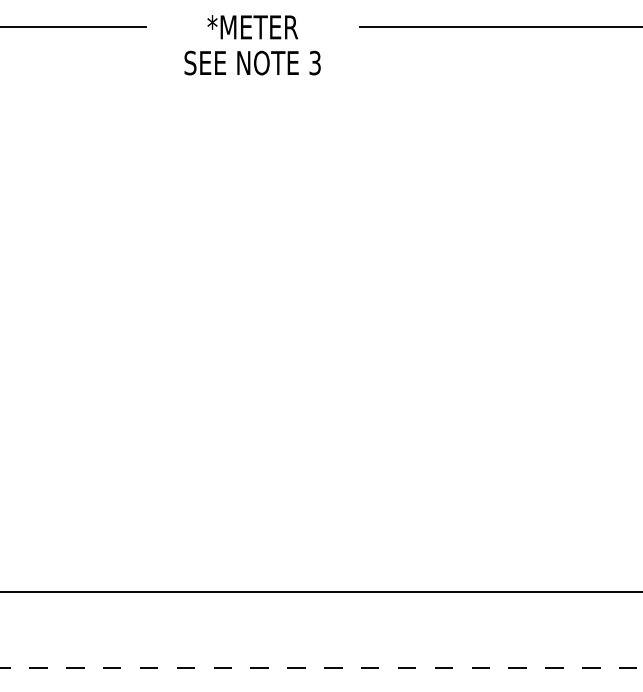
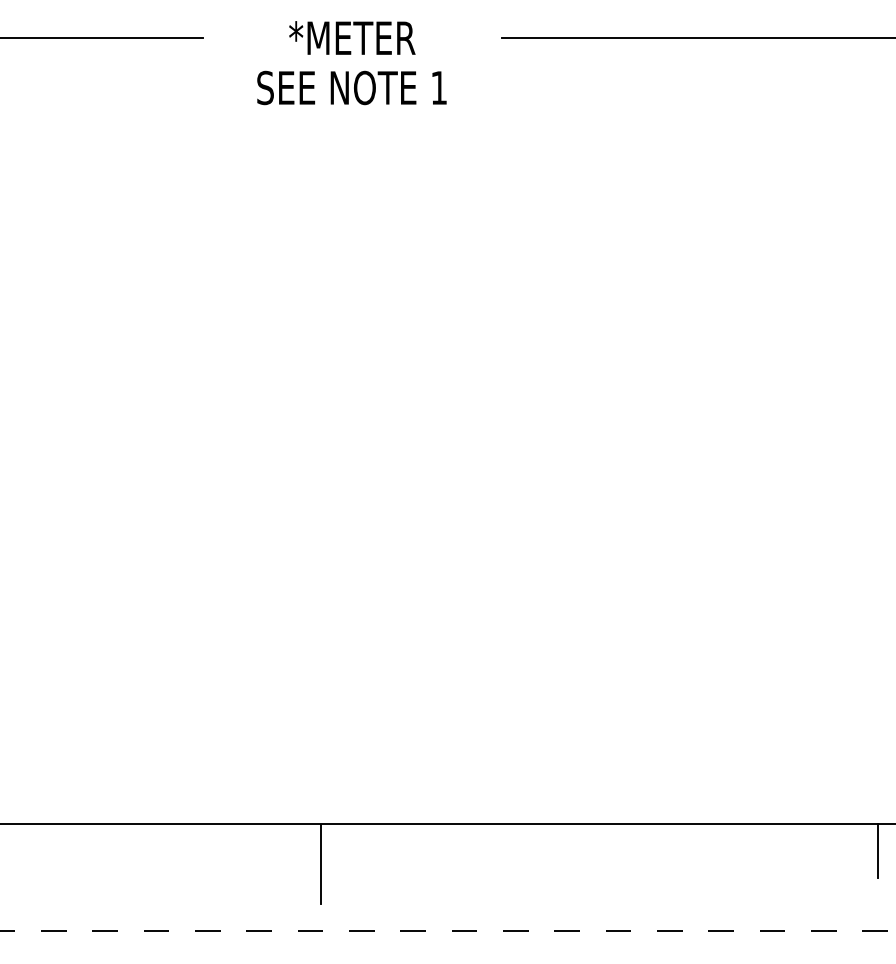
text: (314, 62) -> (438, 87), 3 -> 1
line: (629, 610) -> (877, 850), added
line: (230, 620) -> (321, 864), added

